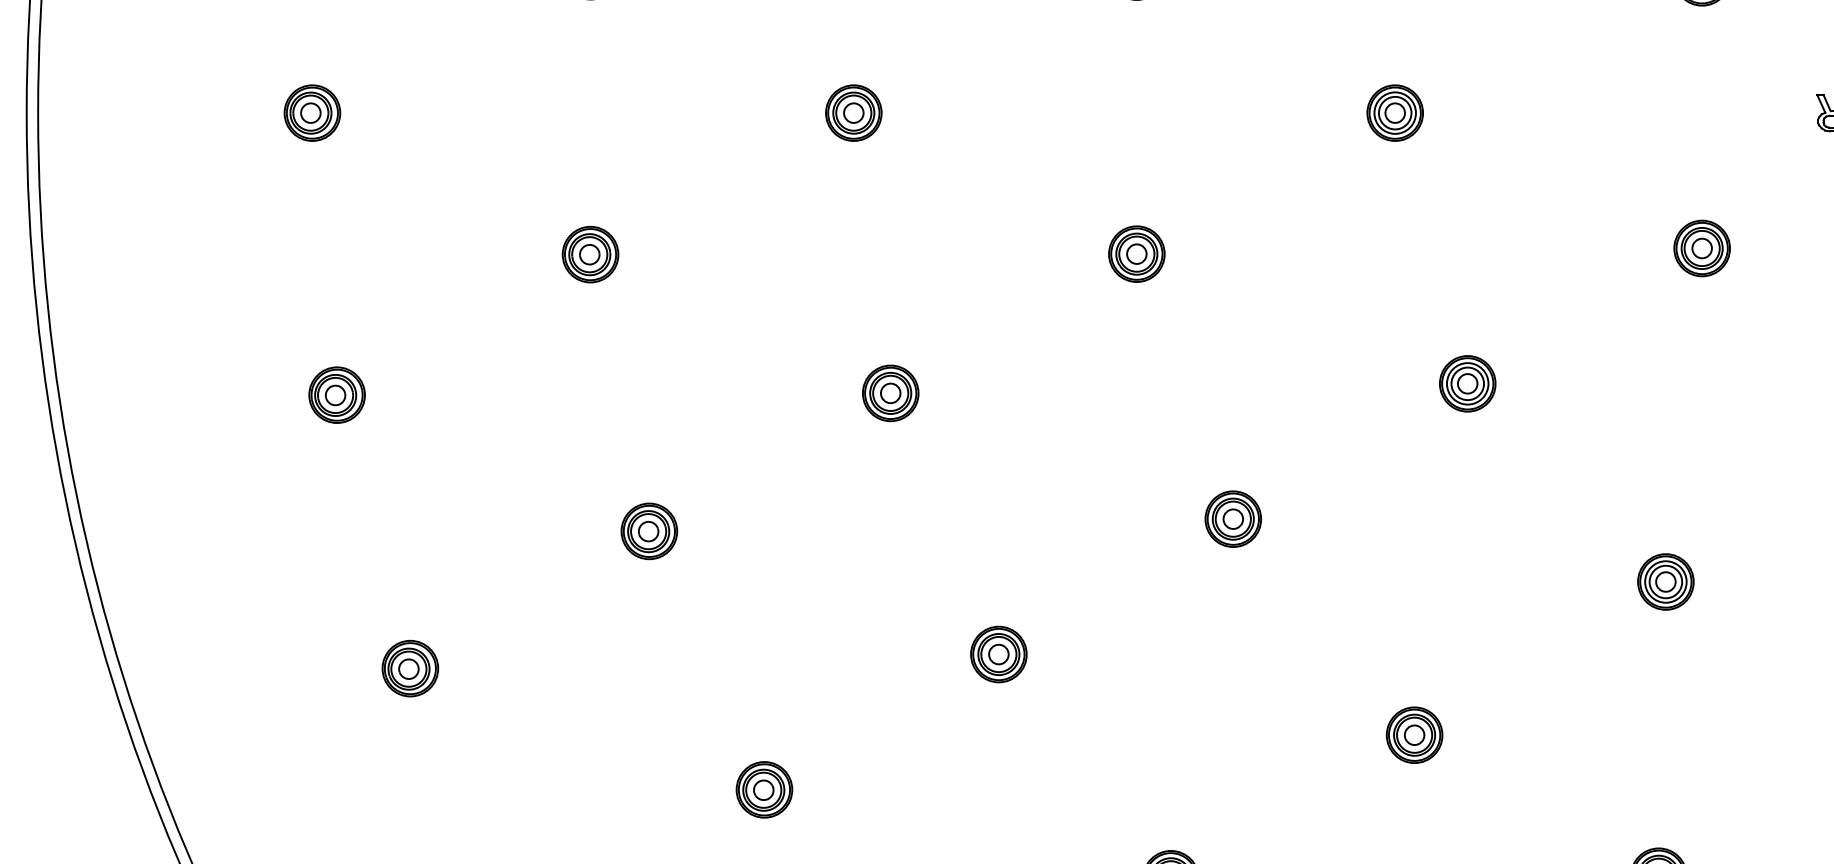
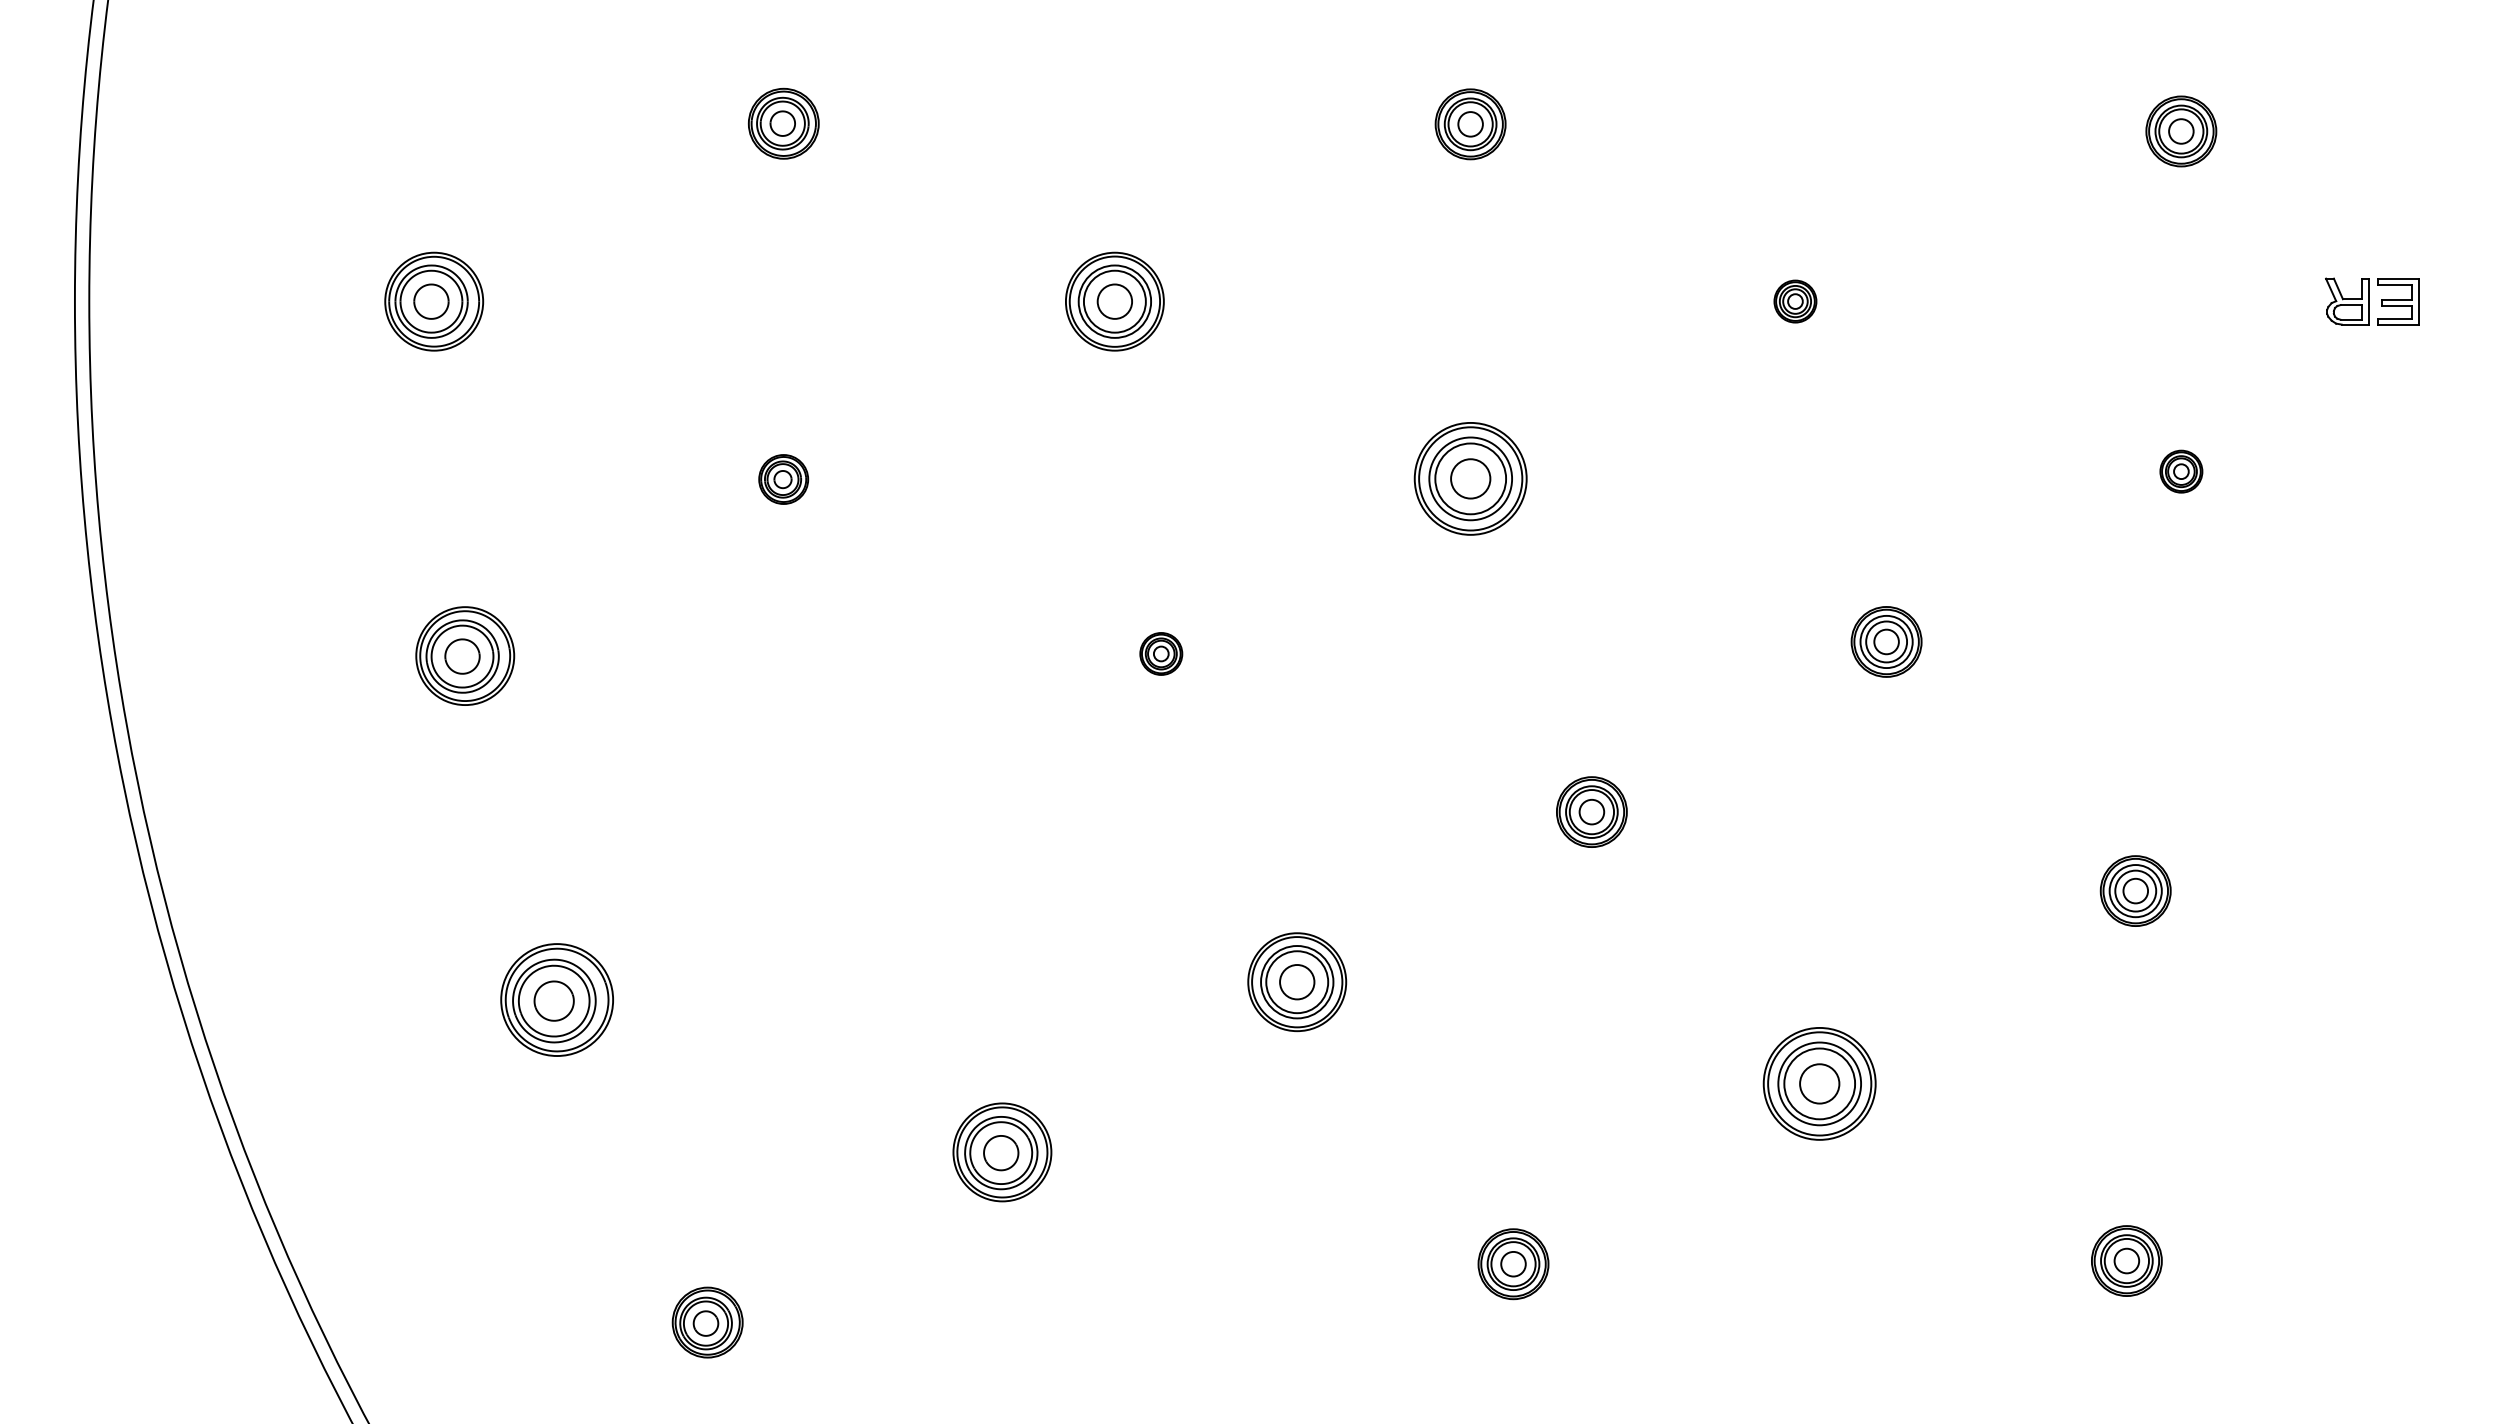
part: (311, 113) -> (433, 301), size x1.4
part: (853, 113) -> (1114, 301), size x1.4
part: (1395, 113) -> (1795, 301), size x0.6
part: (1702, 248) -> (2181, 471), size x0.6
part: (1136, 253) -> (1470, 478), size x1.6
part: (590, 254) -> (783, 479), size x0.7
part: (890, 393) -> (1161, 653), size x0.6
part: (336, 395) -> (464, 656), size x1.4
part: (649, 531) -> (857, 827), removed
part: (998, 654) -> (1296, 982), size x1.4
part: (410, 668) -> (557, 999), size x1.6
part: (1414, 735) -> (1819, 1083), size x1.6
part: (764, 789) -> (1002, 1152), size x1.4

